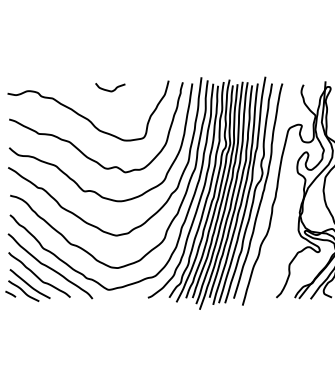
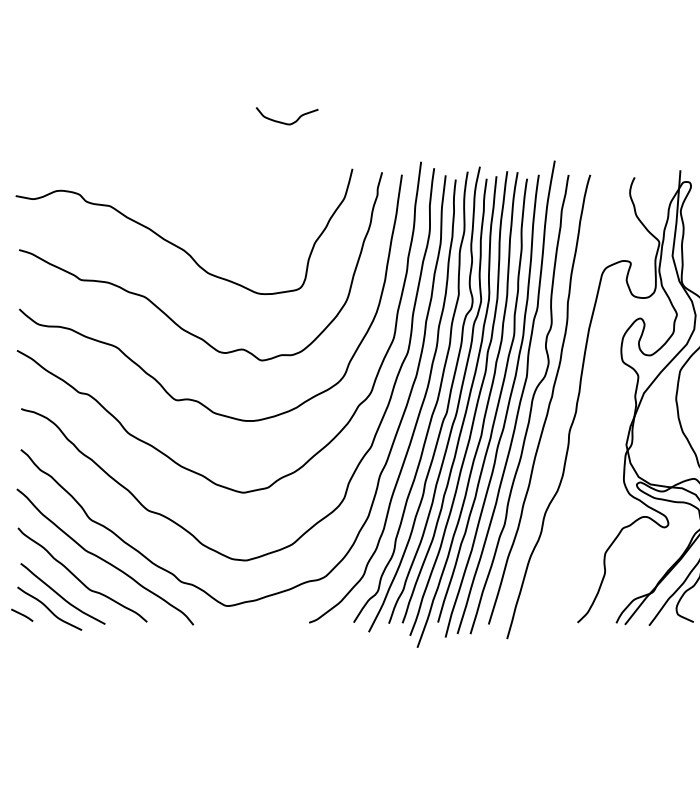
curve: (108, 89) -> (283, 120), moved

